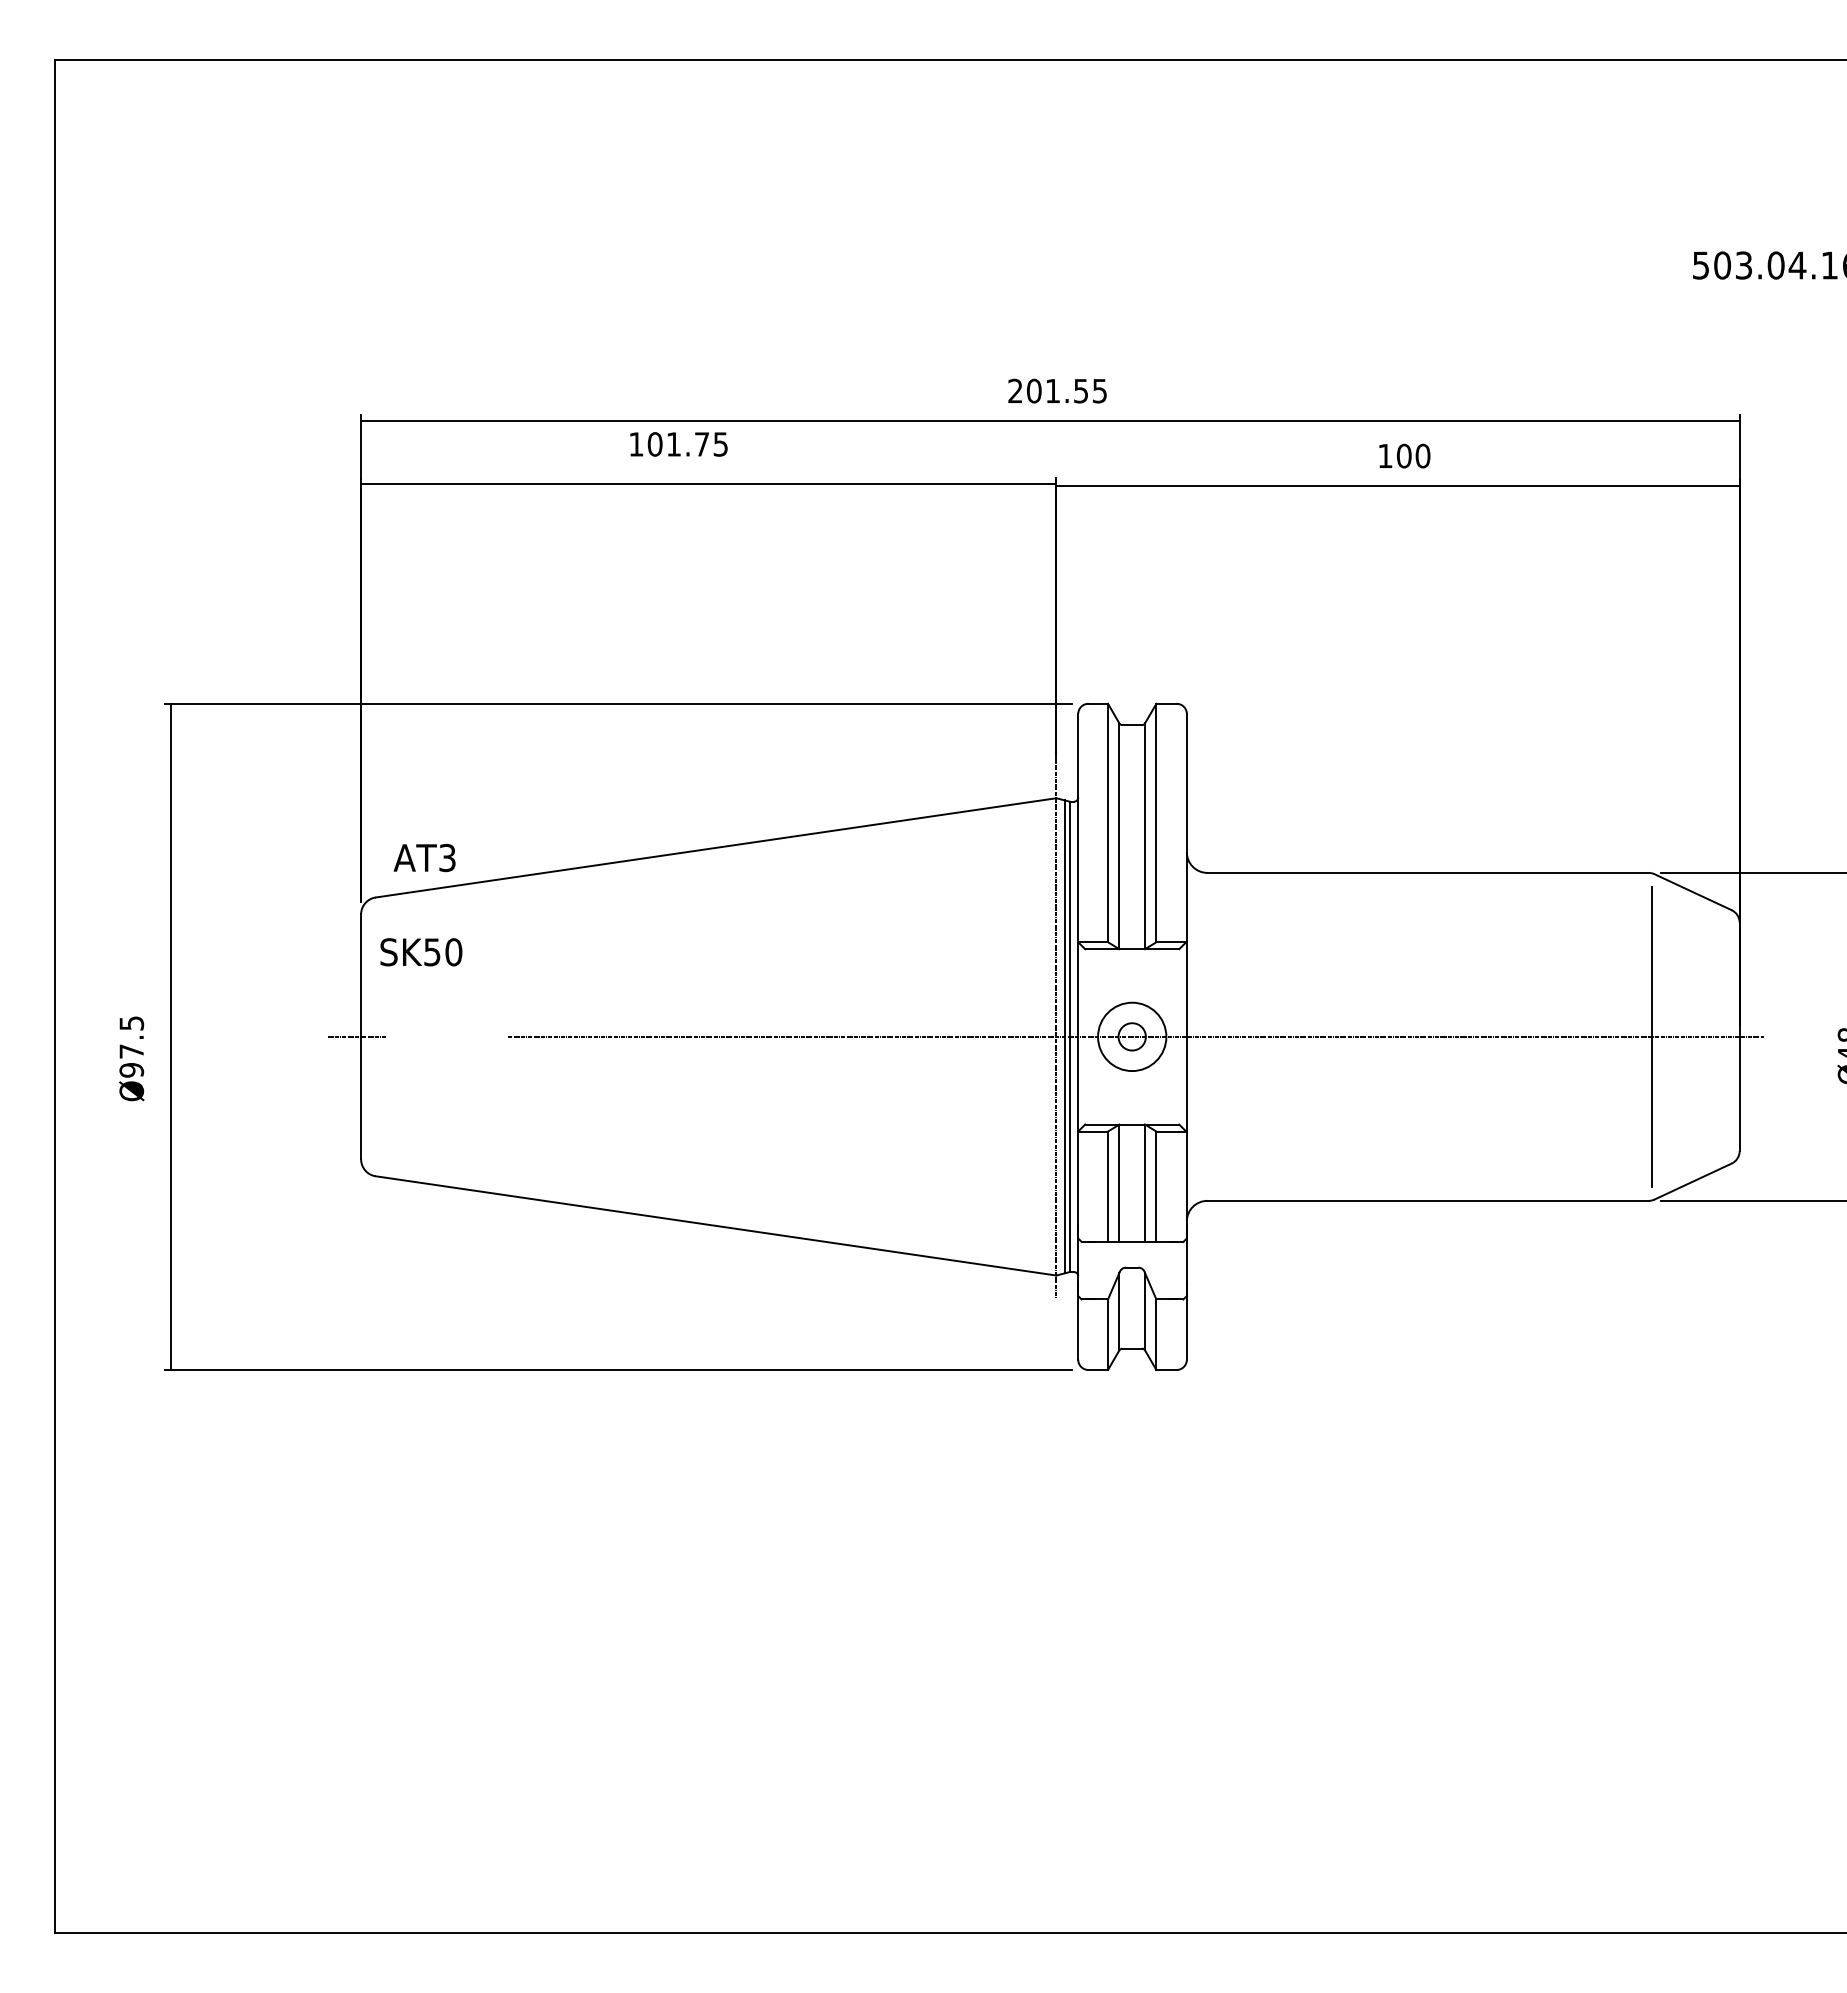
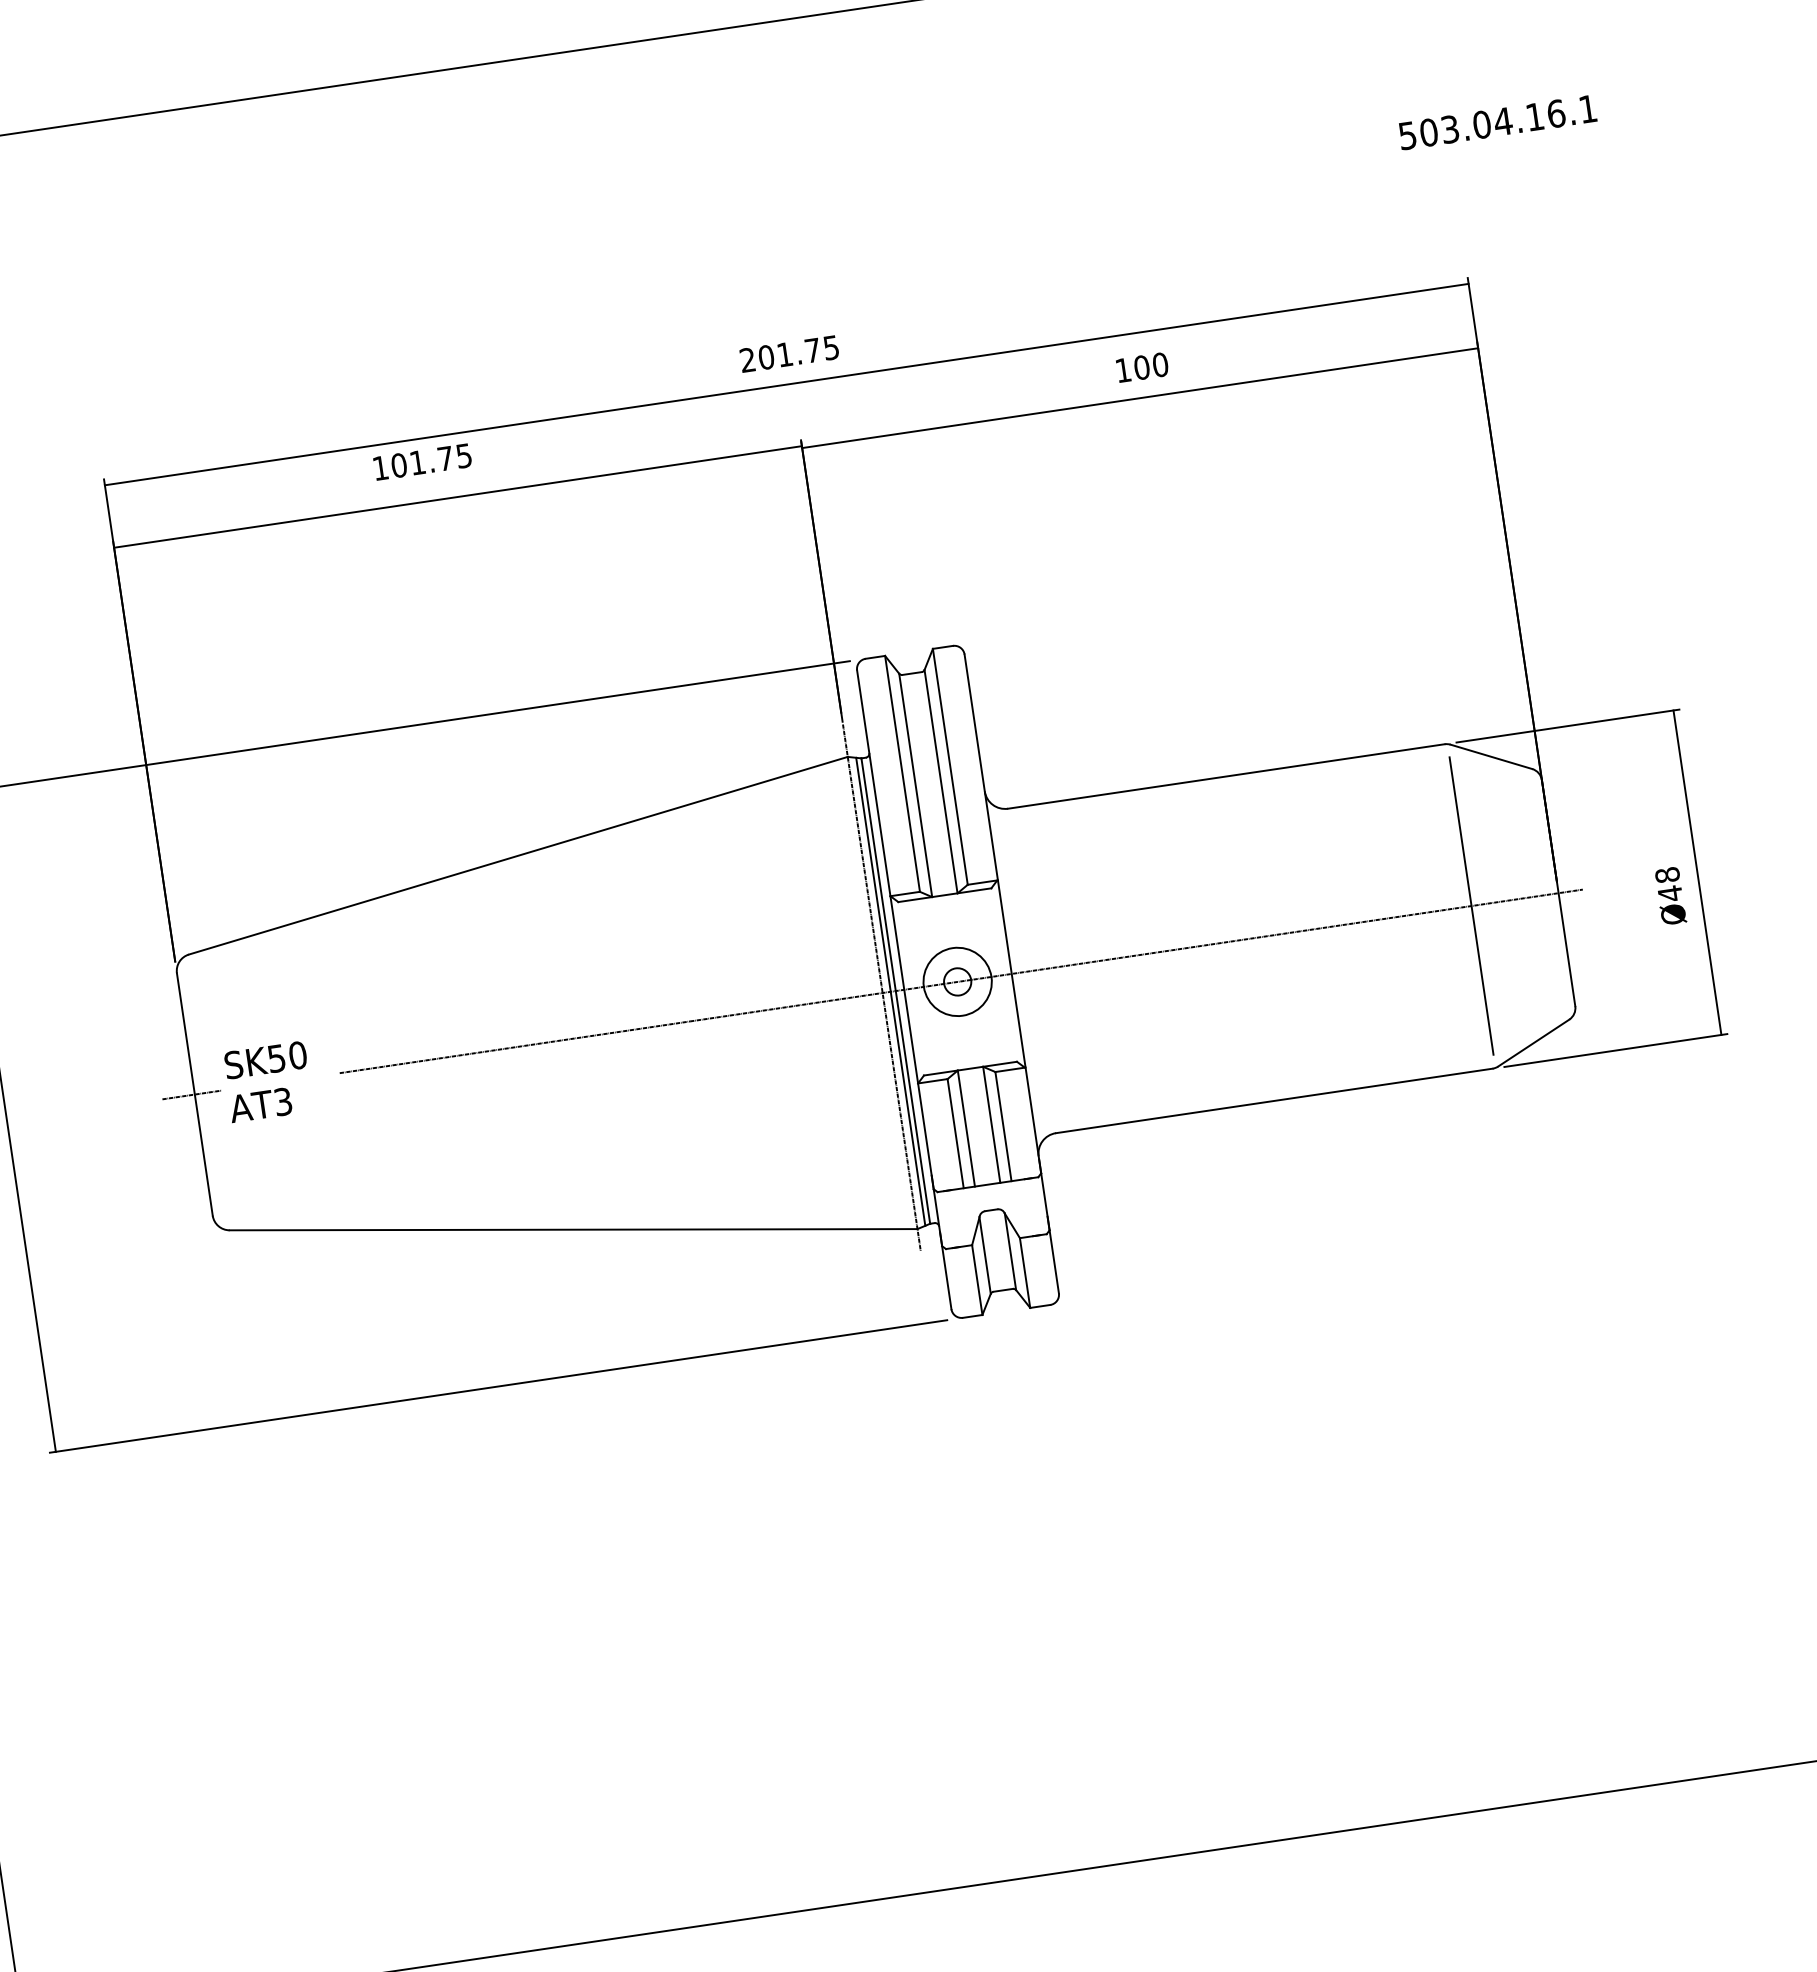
text: (1080, 391) -> (812, 351), 201.55 -> 201.75
text: (424, 857) -> (260, 1104), moved
text: (421, 952) -> (266, 1060), moved

